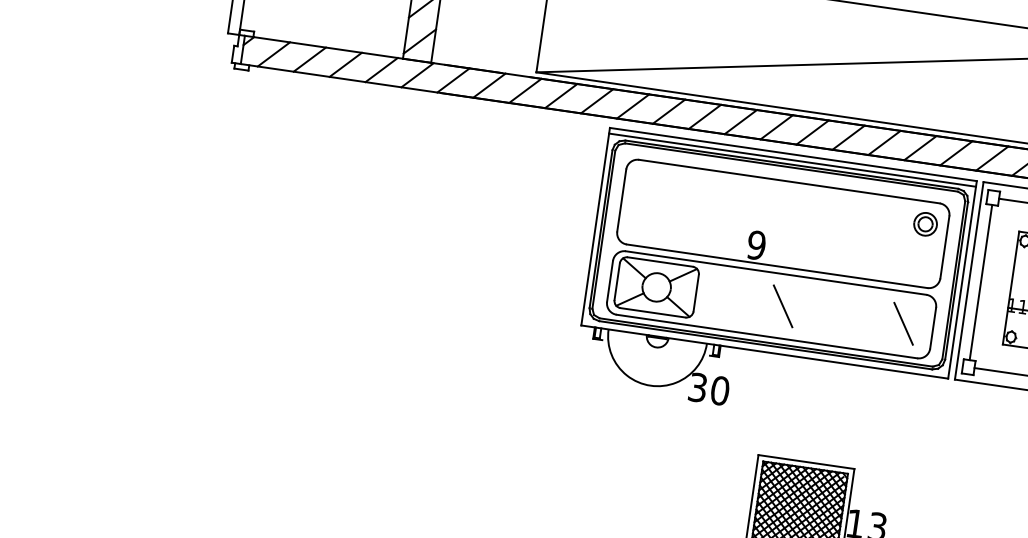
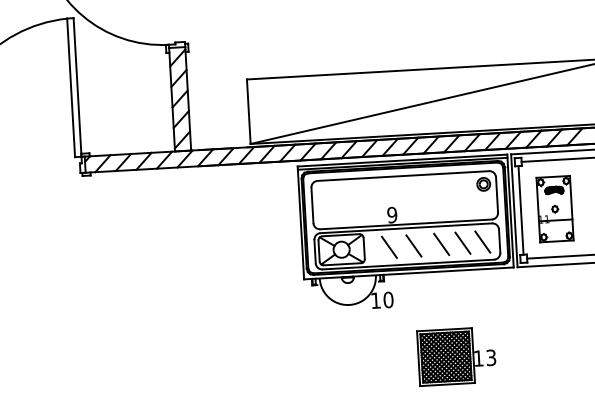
line: (738, 298) -> (388, 246), added
line: (831, 311) -> (441, 243), added
line: (868, 317) -> (462, 242), added
text: (697, 387) -> (375, 300), 30 -> 10

